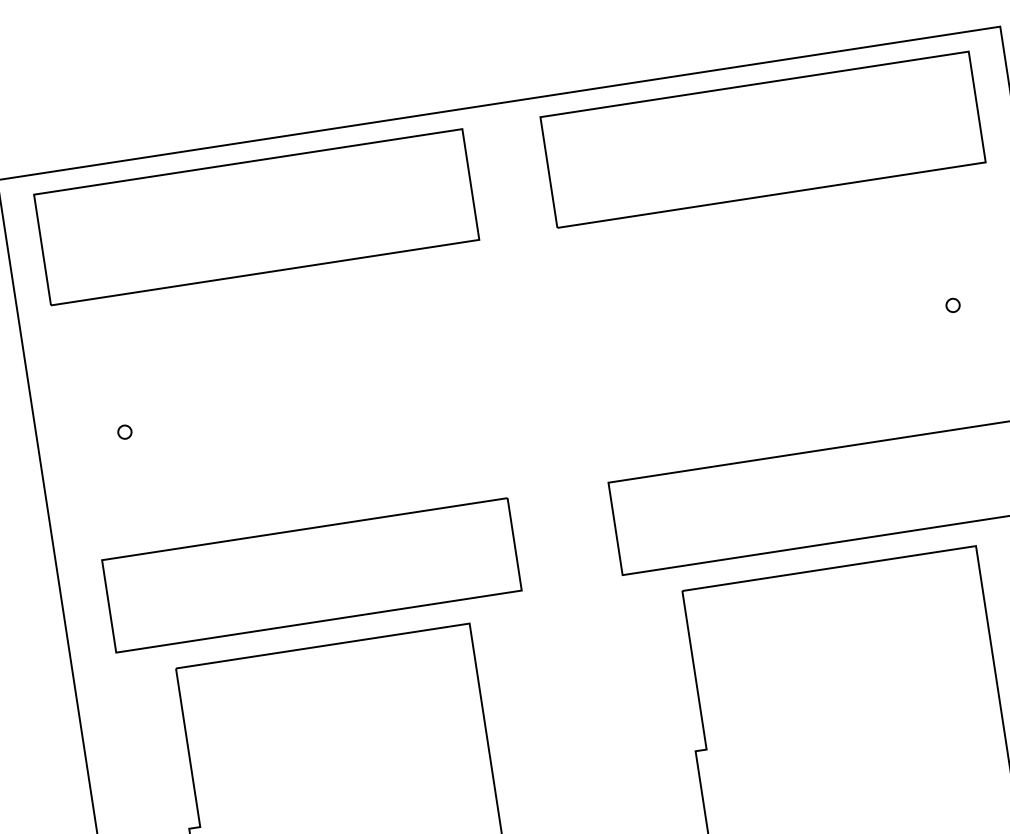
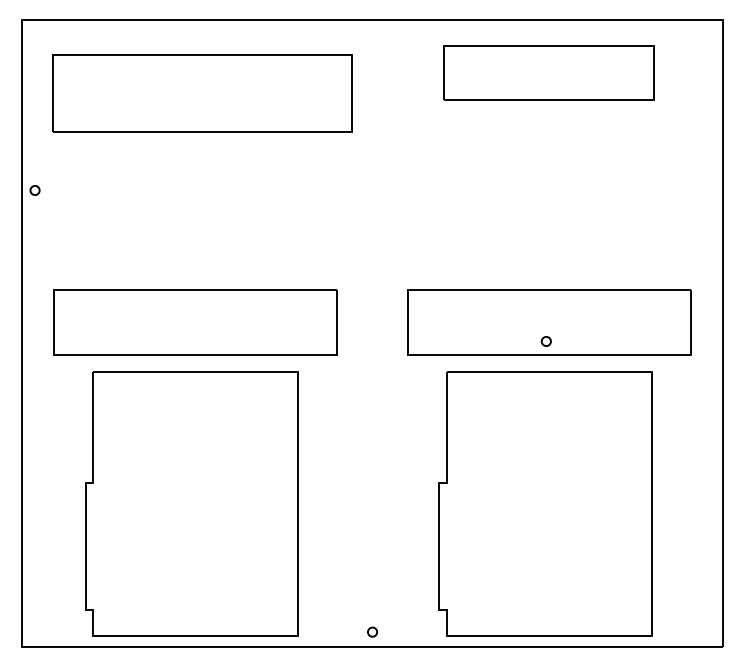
part: (762, 139) -> (548, 72), size x0.7
part: (256, 217) -> (202, 93), moved
circle: (951, 305) -> (545, 341), moved
circle: (124, 432) -> (34, 190), moved

